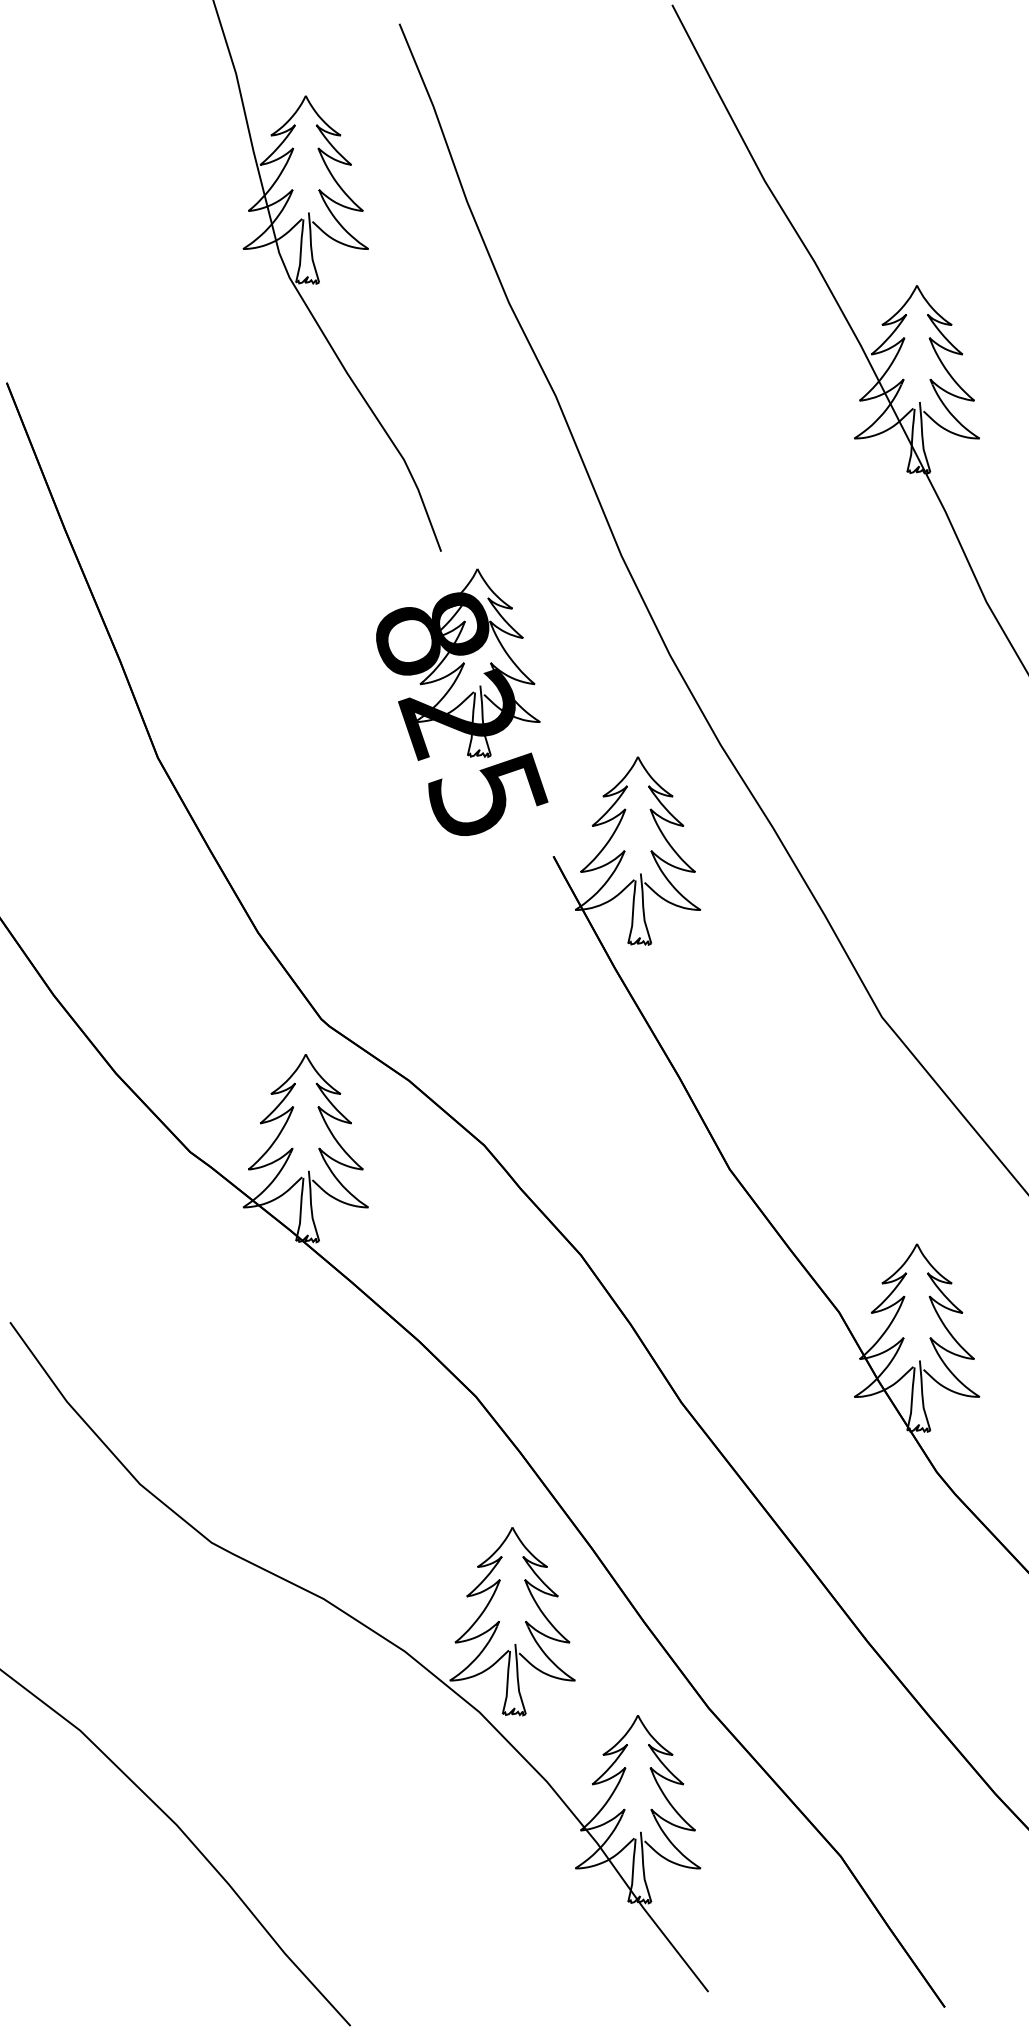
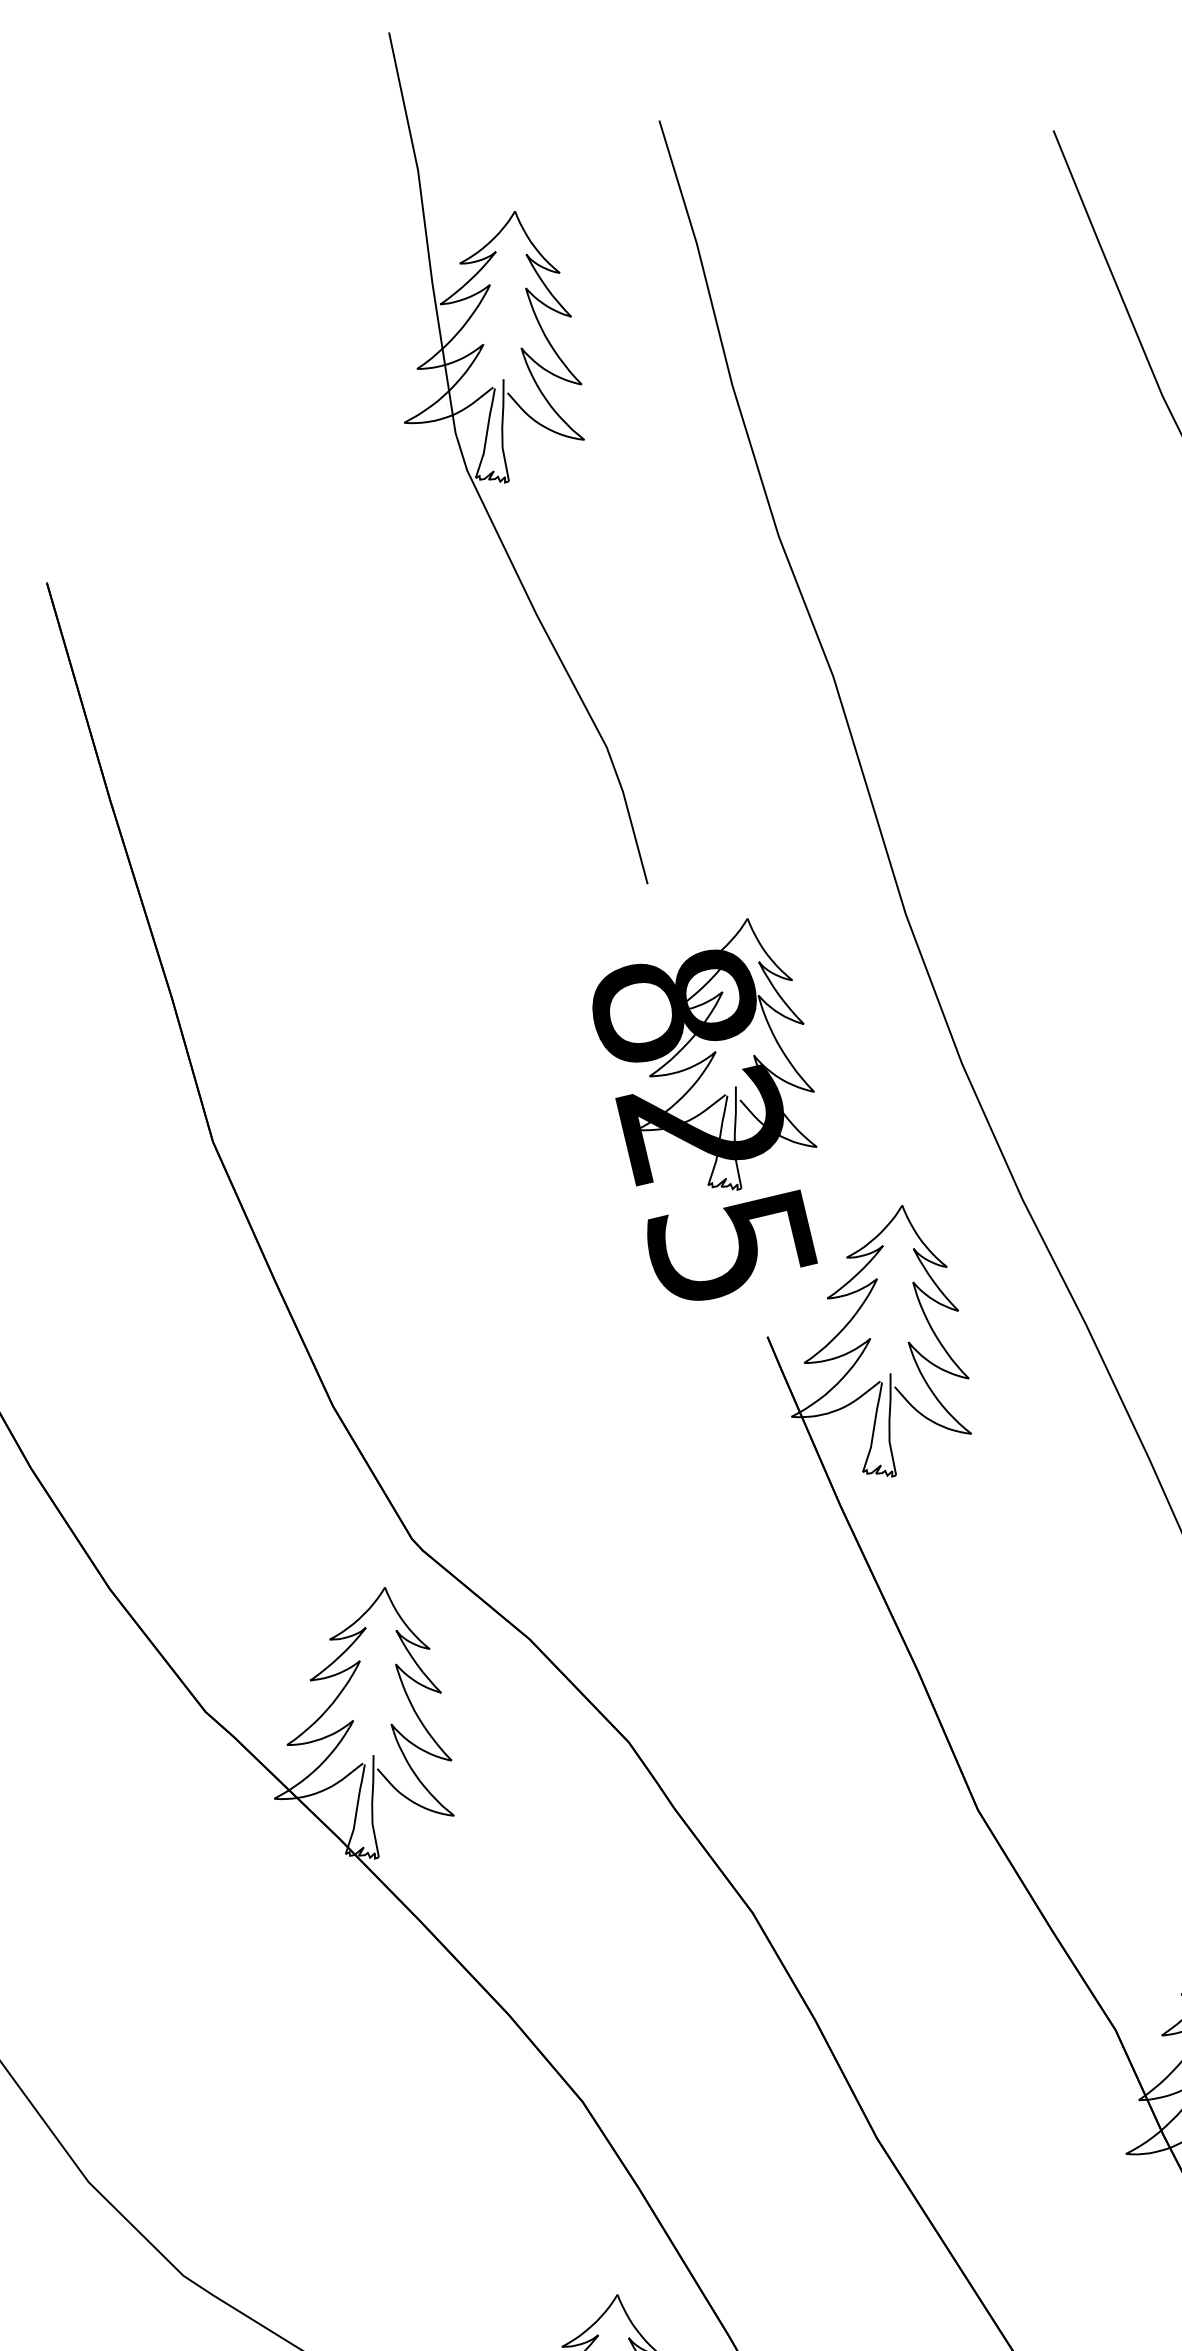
part: (462, 701) -> (708, 1106), moved

